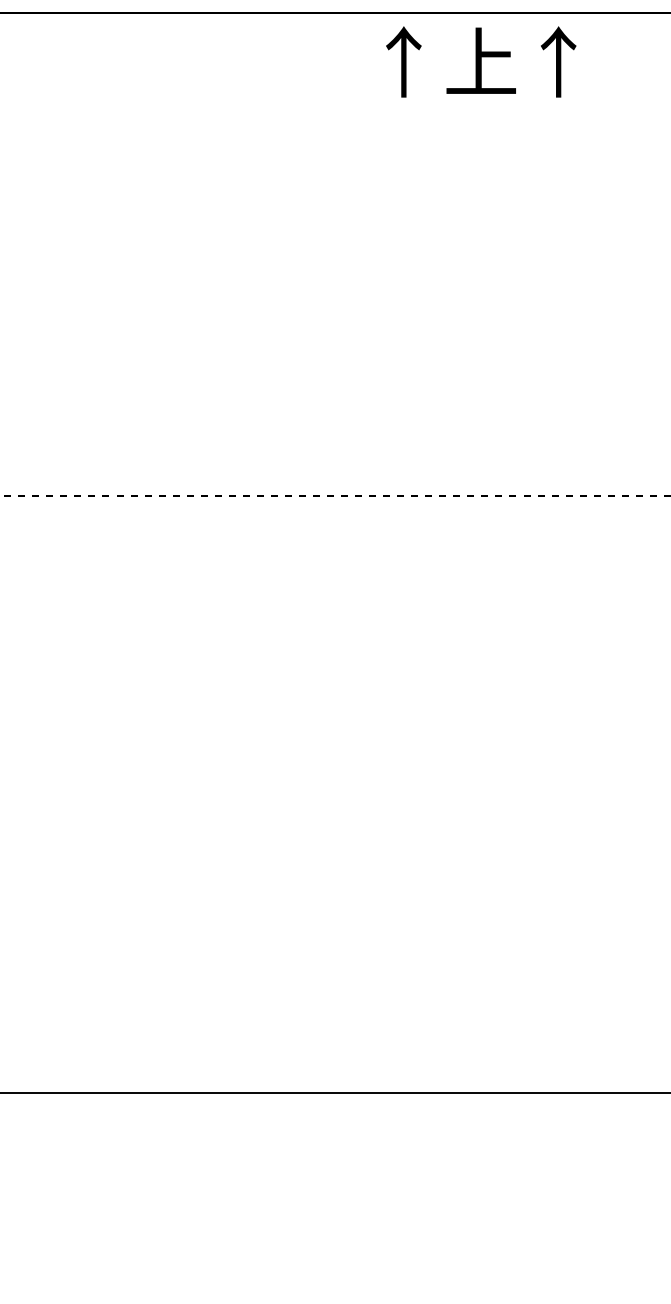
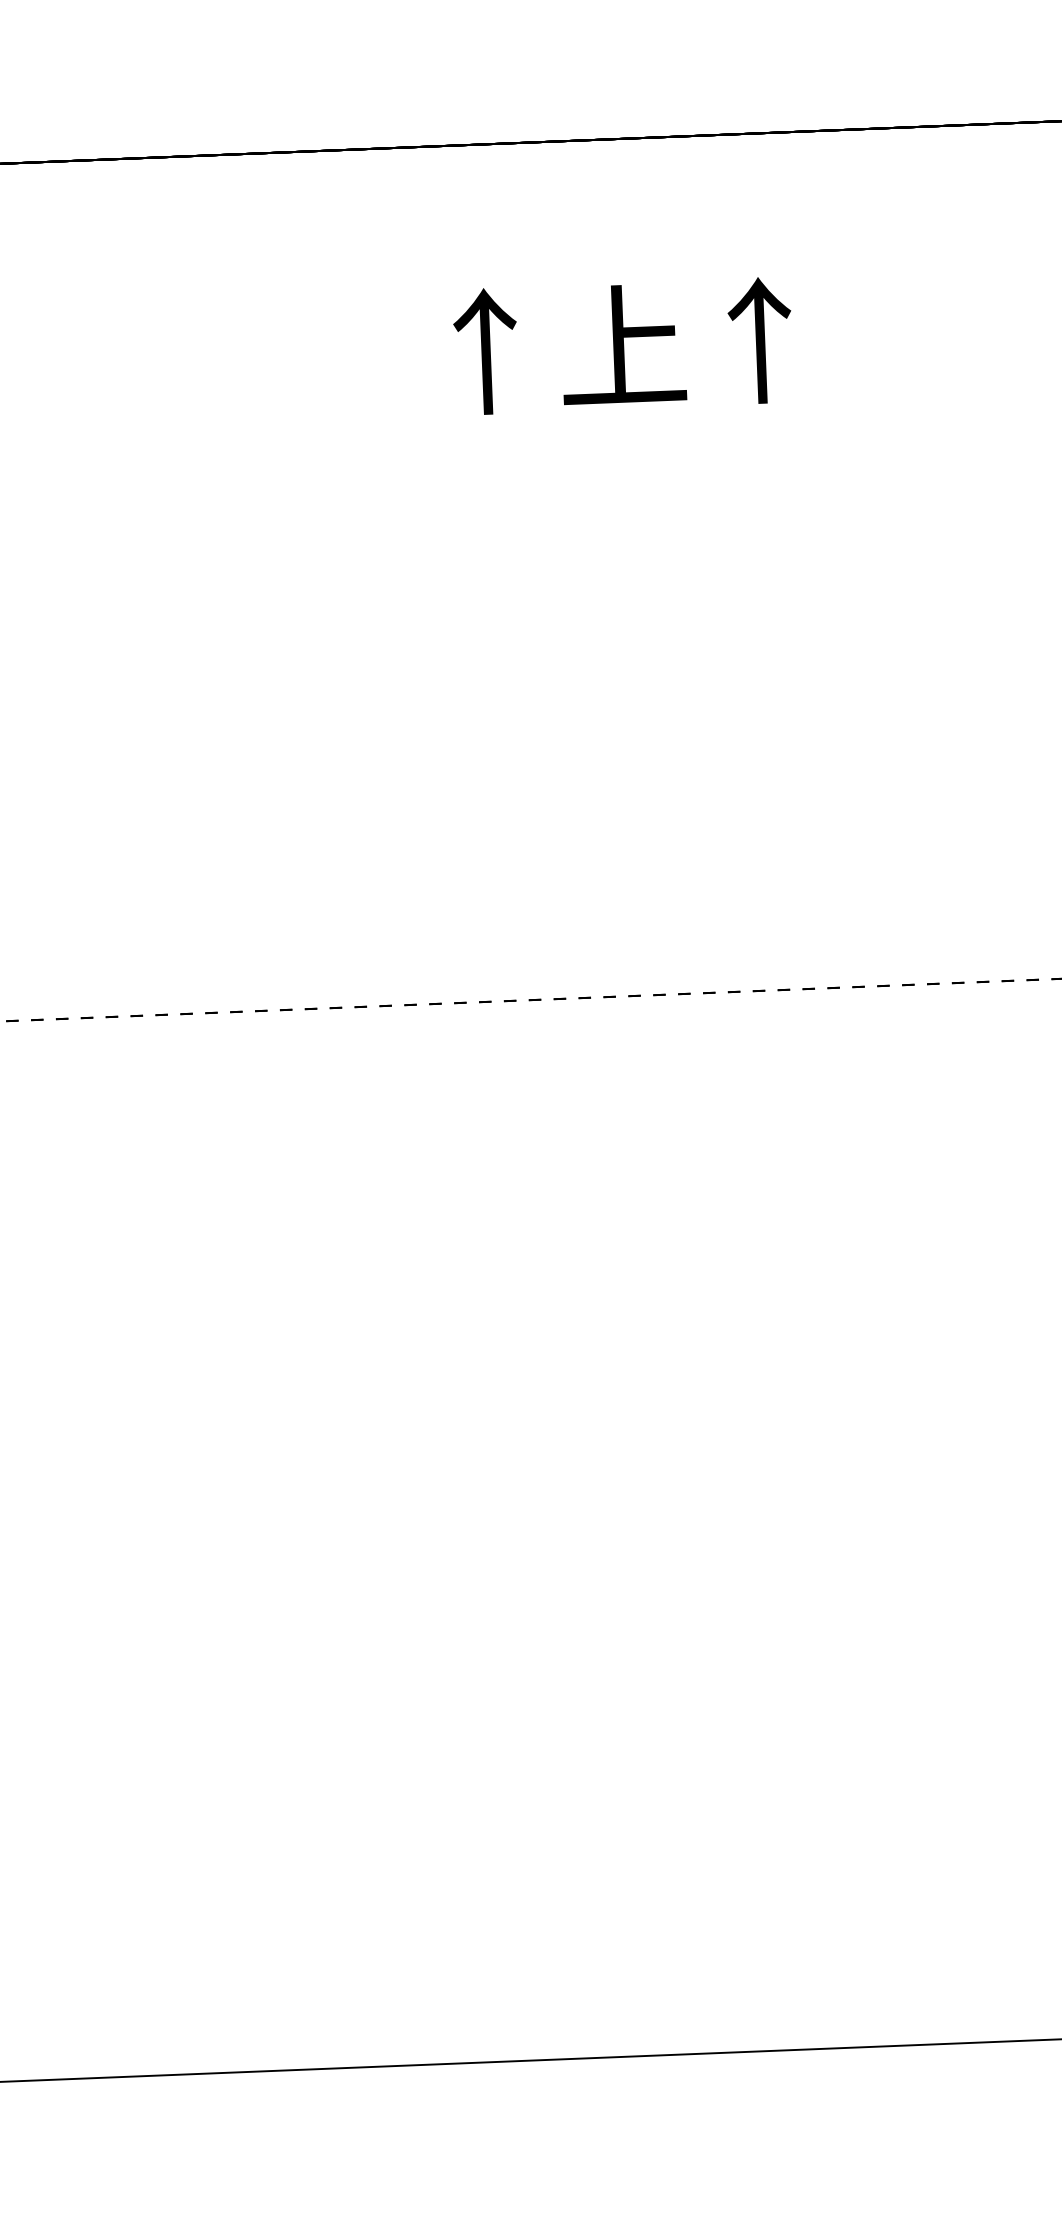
text: (481, 61) -> (623, 345), moved

